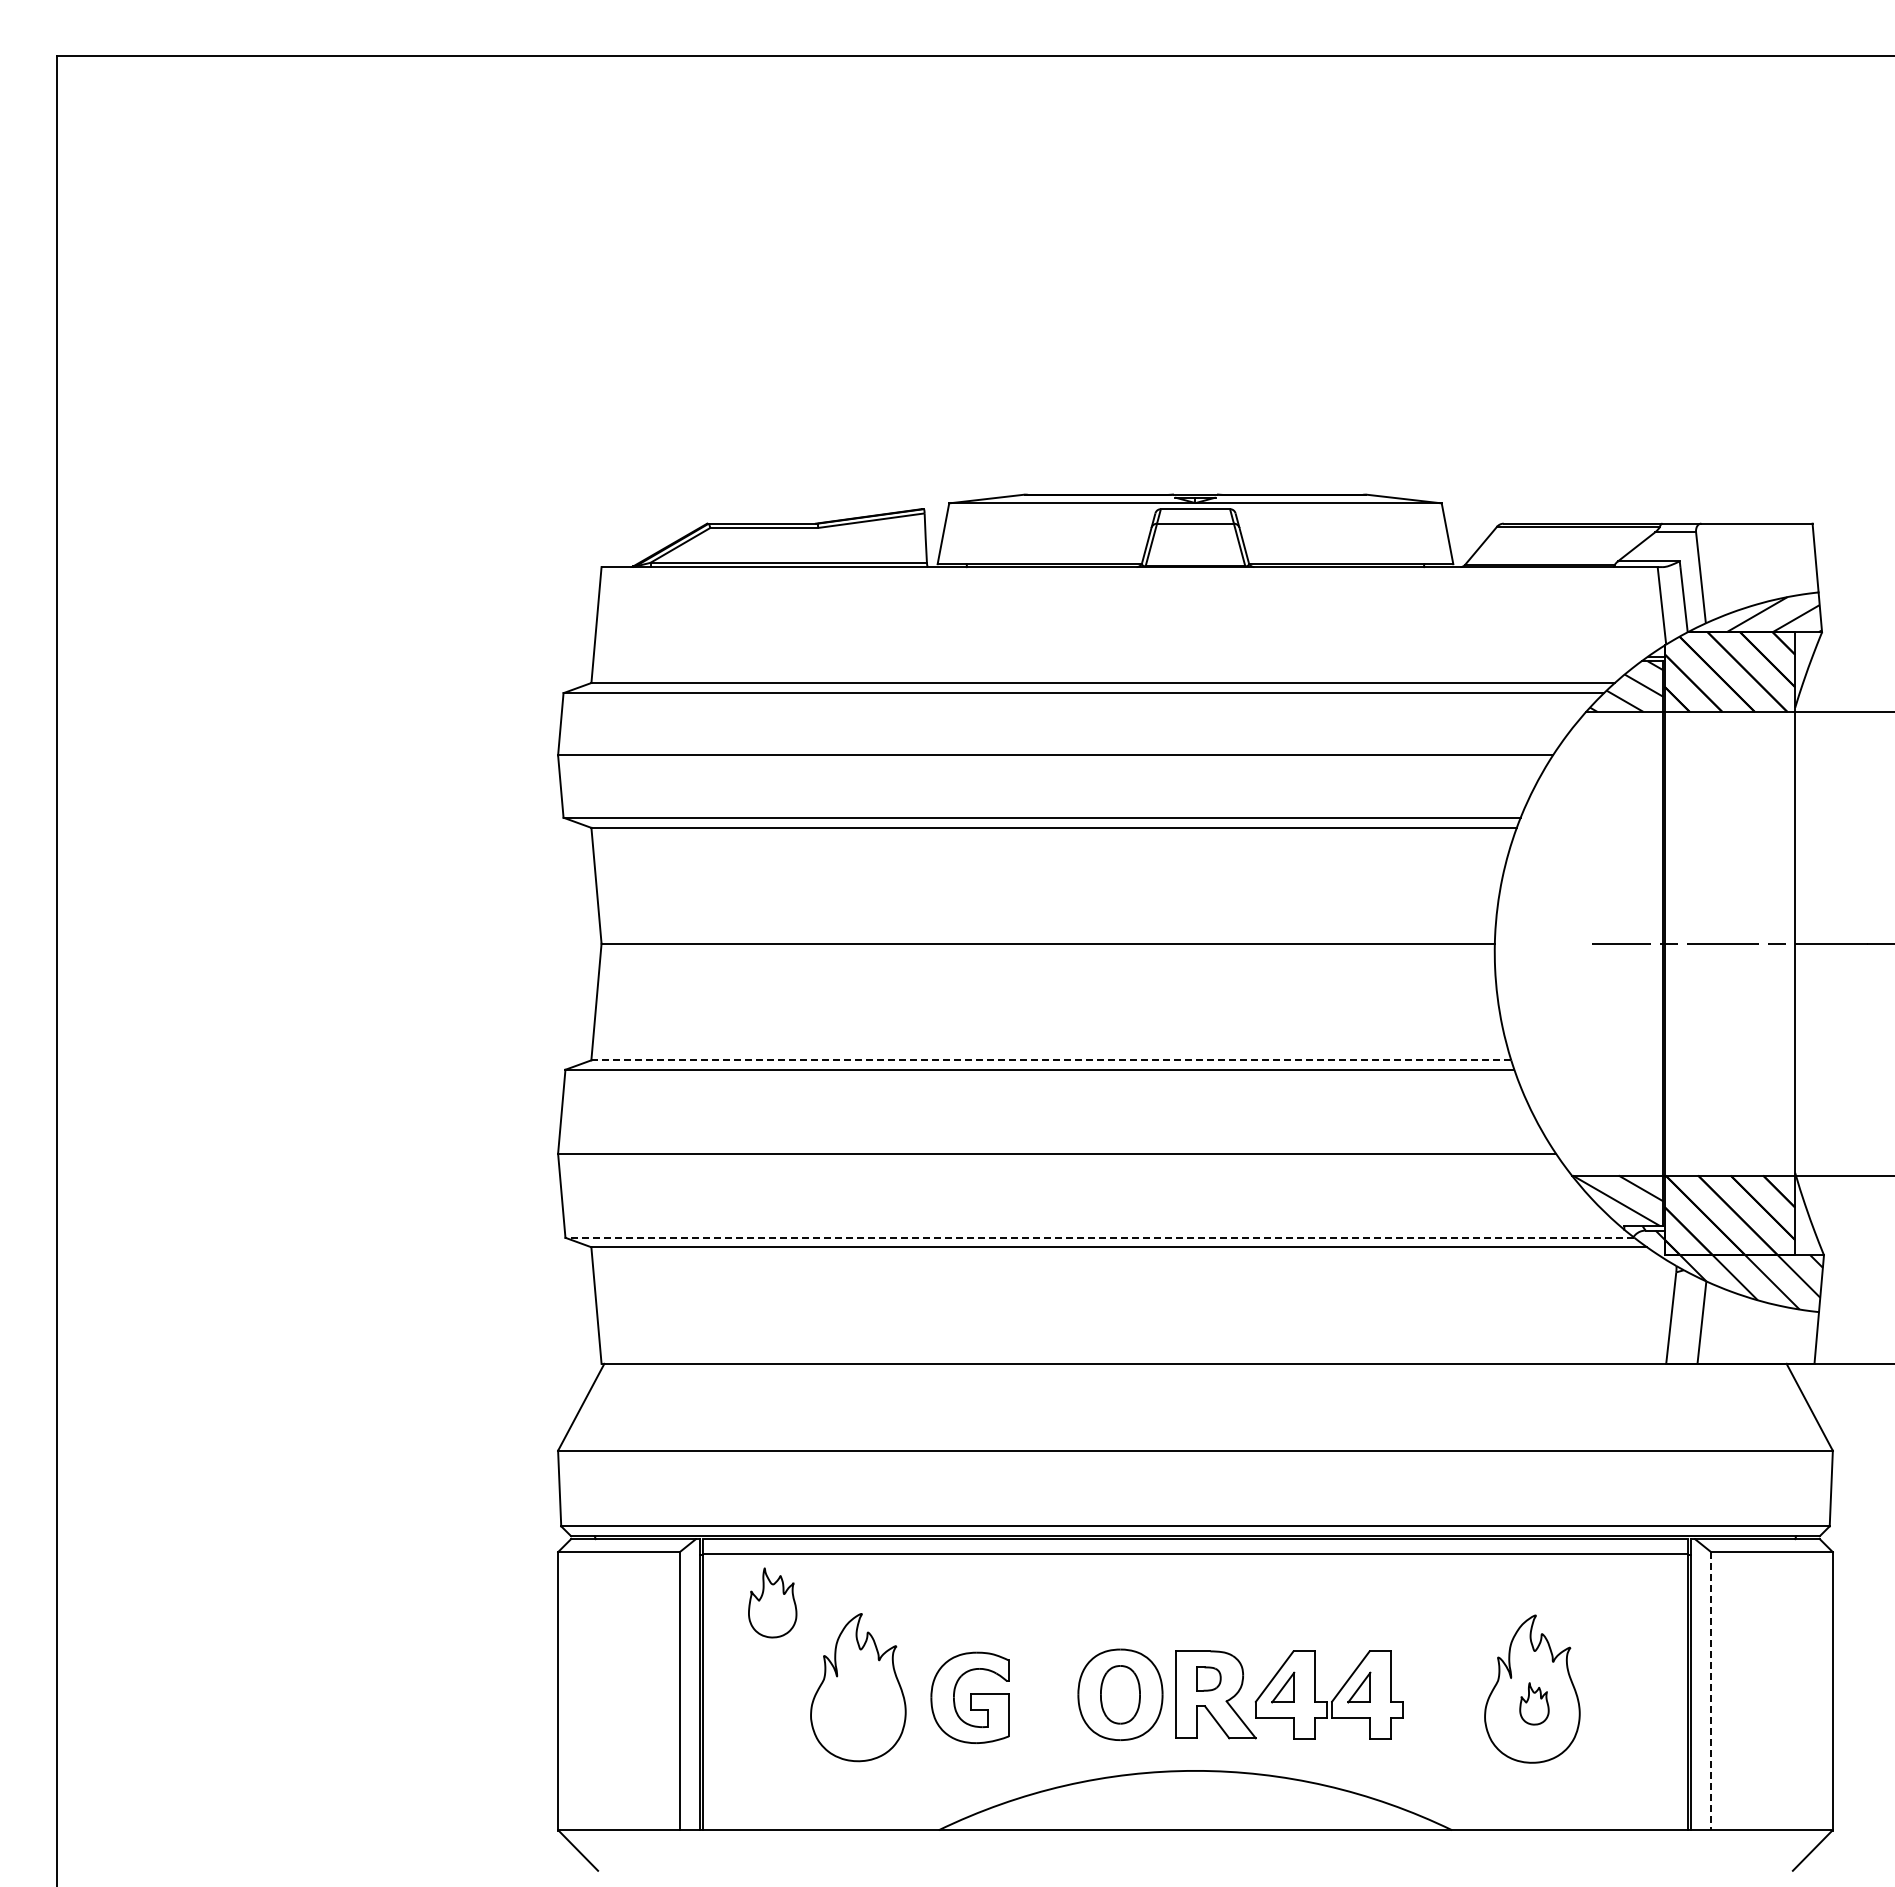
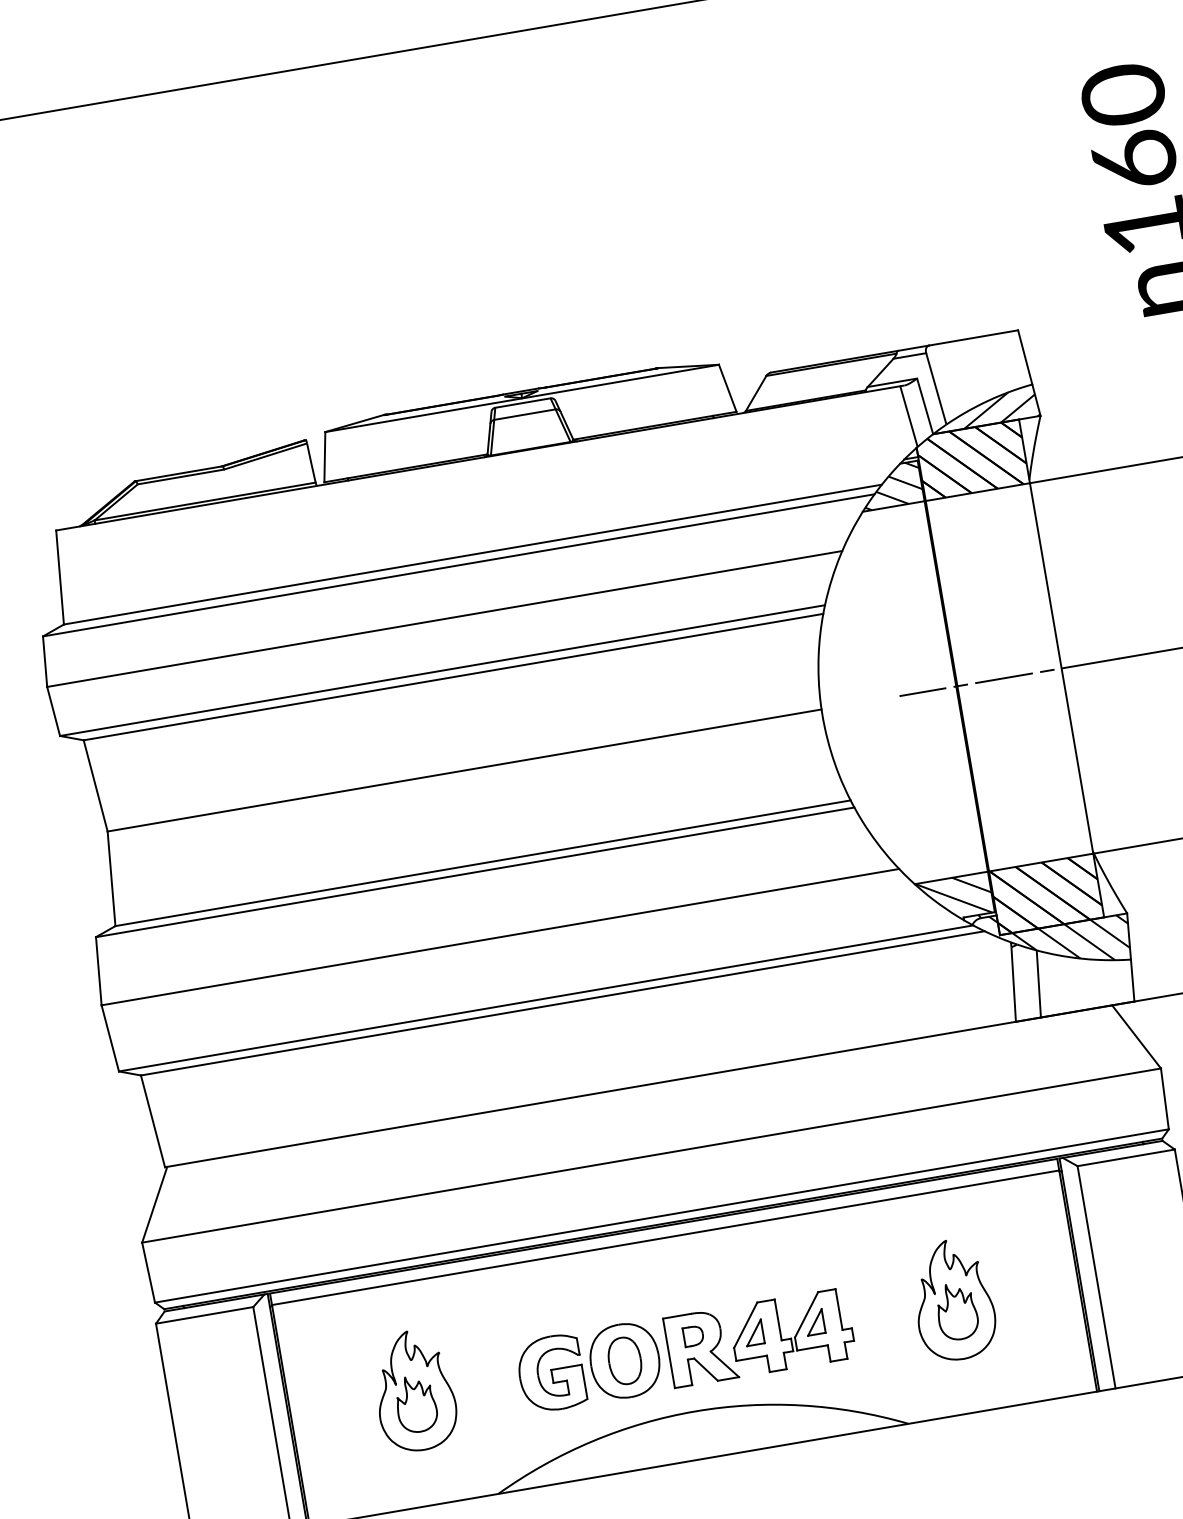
line: (1051, 1060) -> (483, 863), dashed -> solid
line: (1099, 1237) -> (545, 998), dashed -> solid
part: (772, 1602) -> (415, 1403), moved
line: (1711, 1691) -> (1096, 1277), dashed -> solid
part: (969, 1697) -> (550, 1373), moved
part: (1534, 1703) -> (957, 1311), size x1.67

